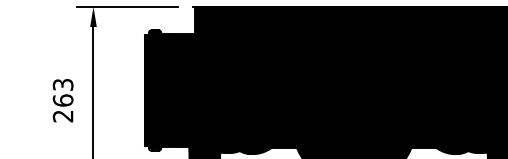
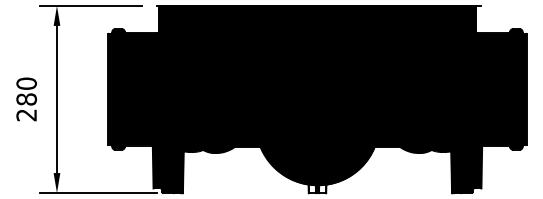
text: (63, 92) -> (26, 91), 263 -> 280

